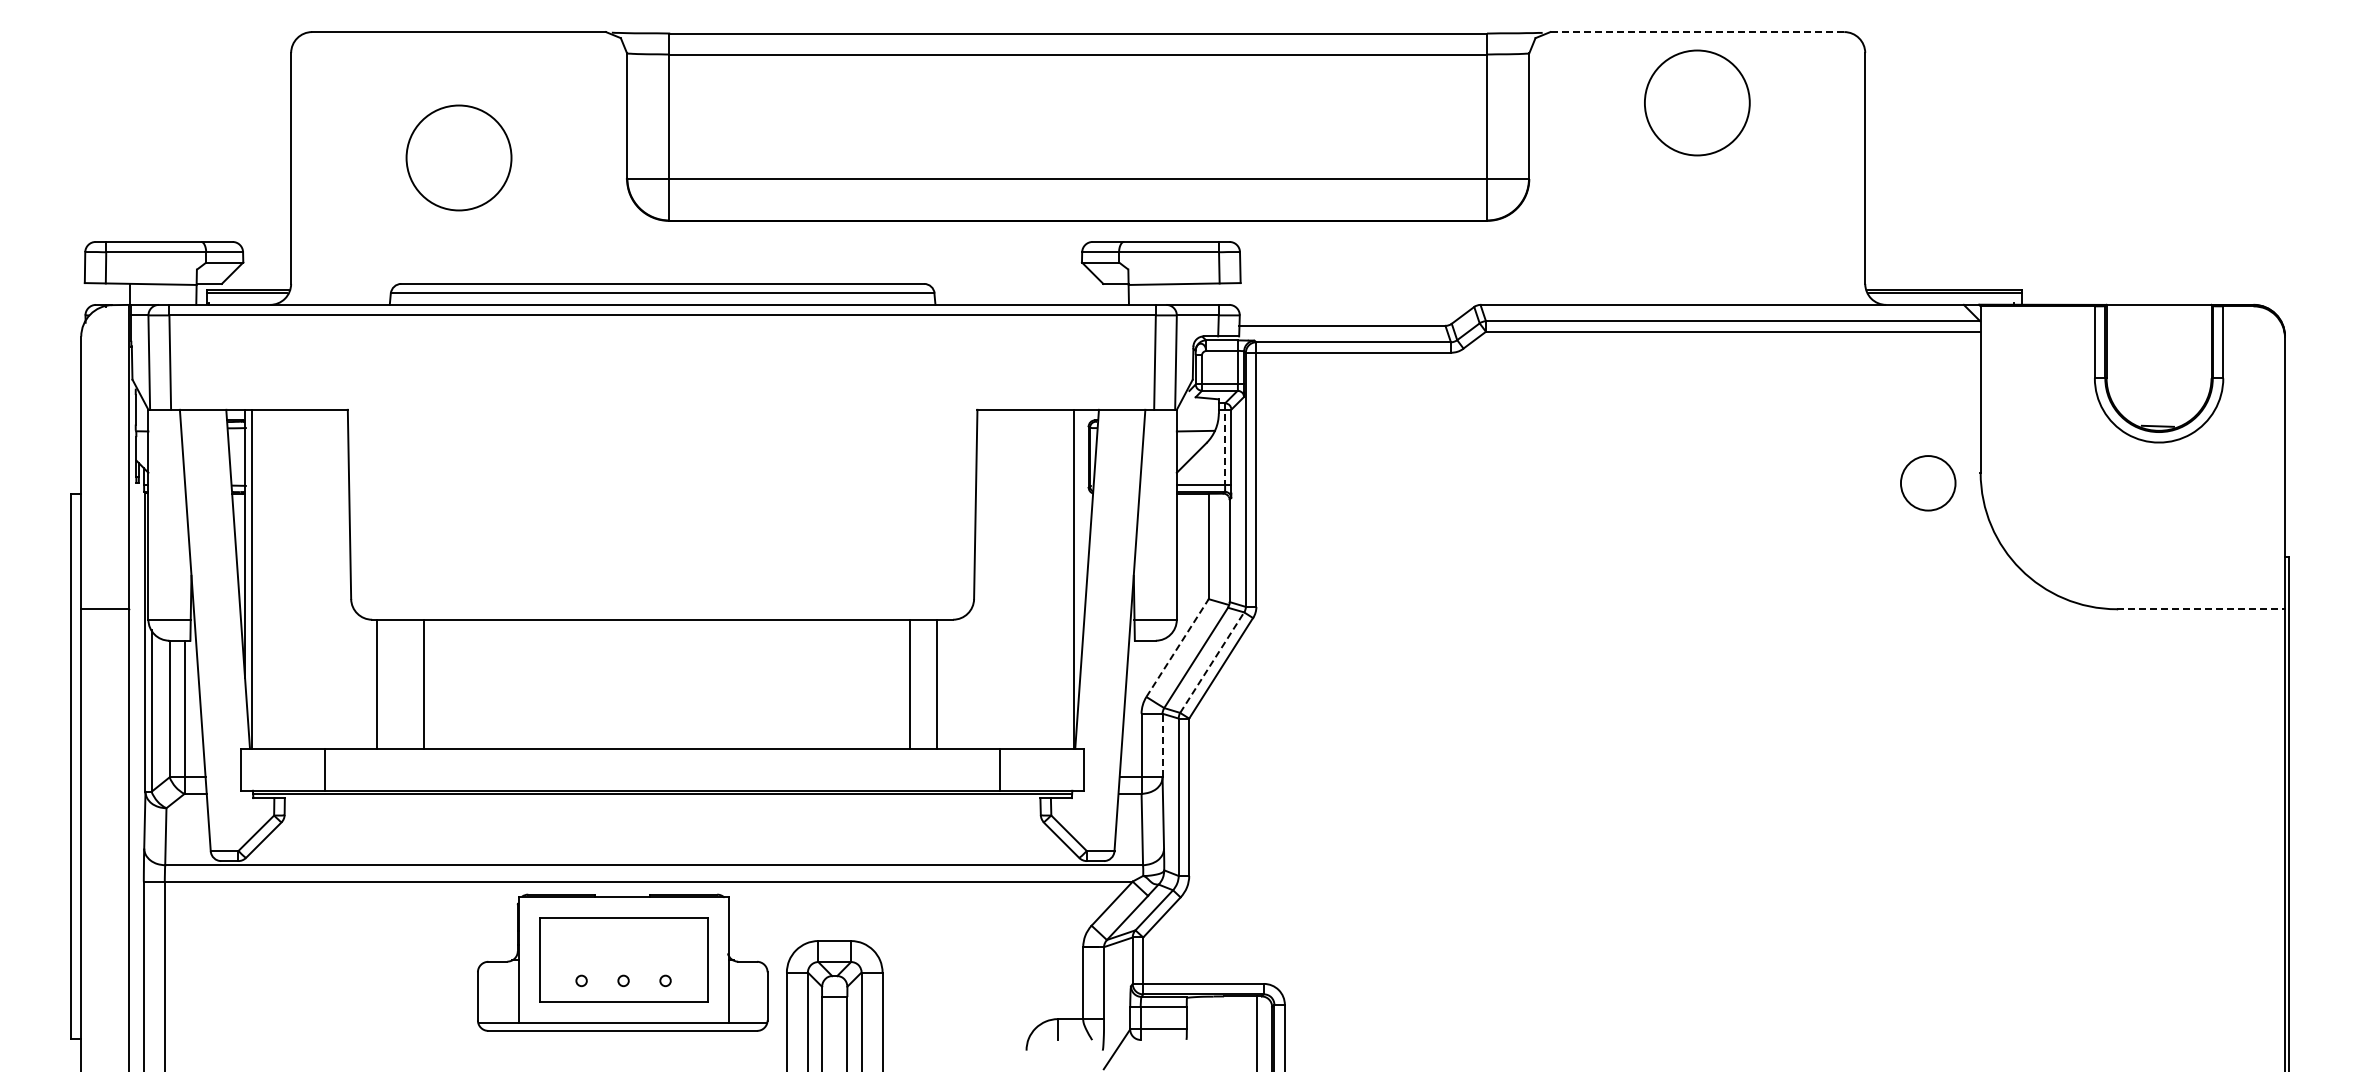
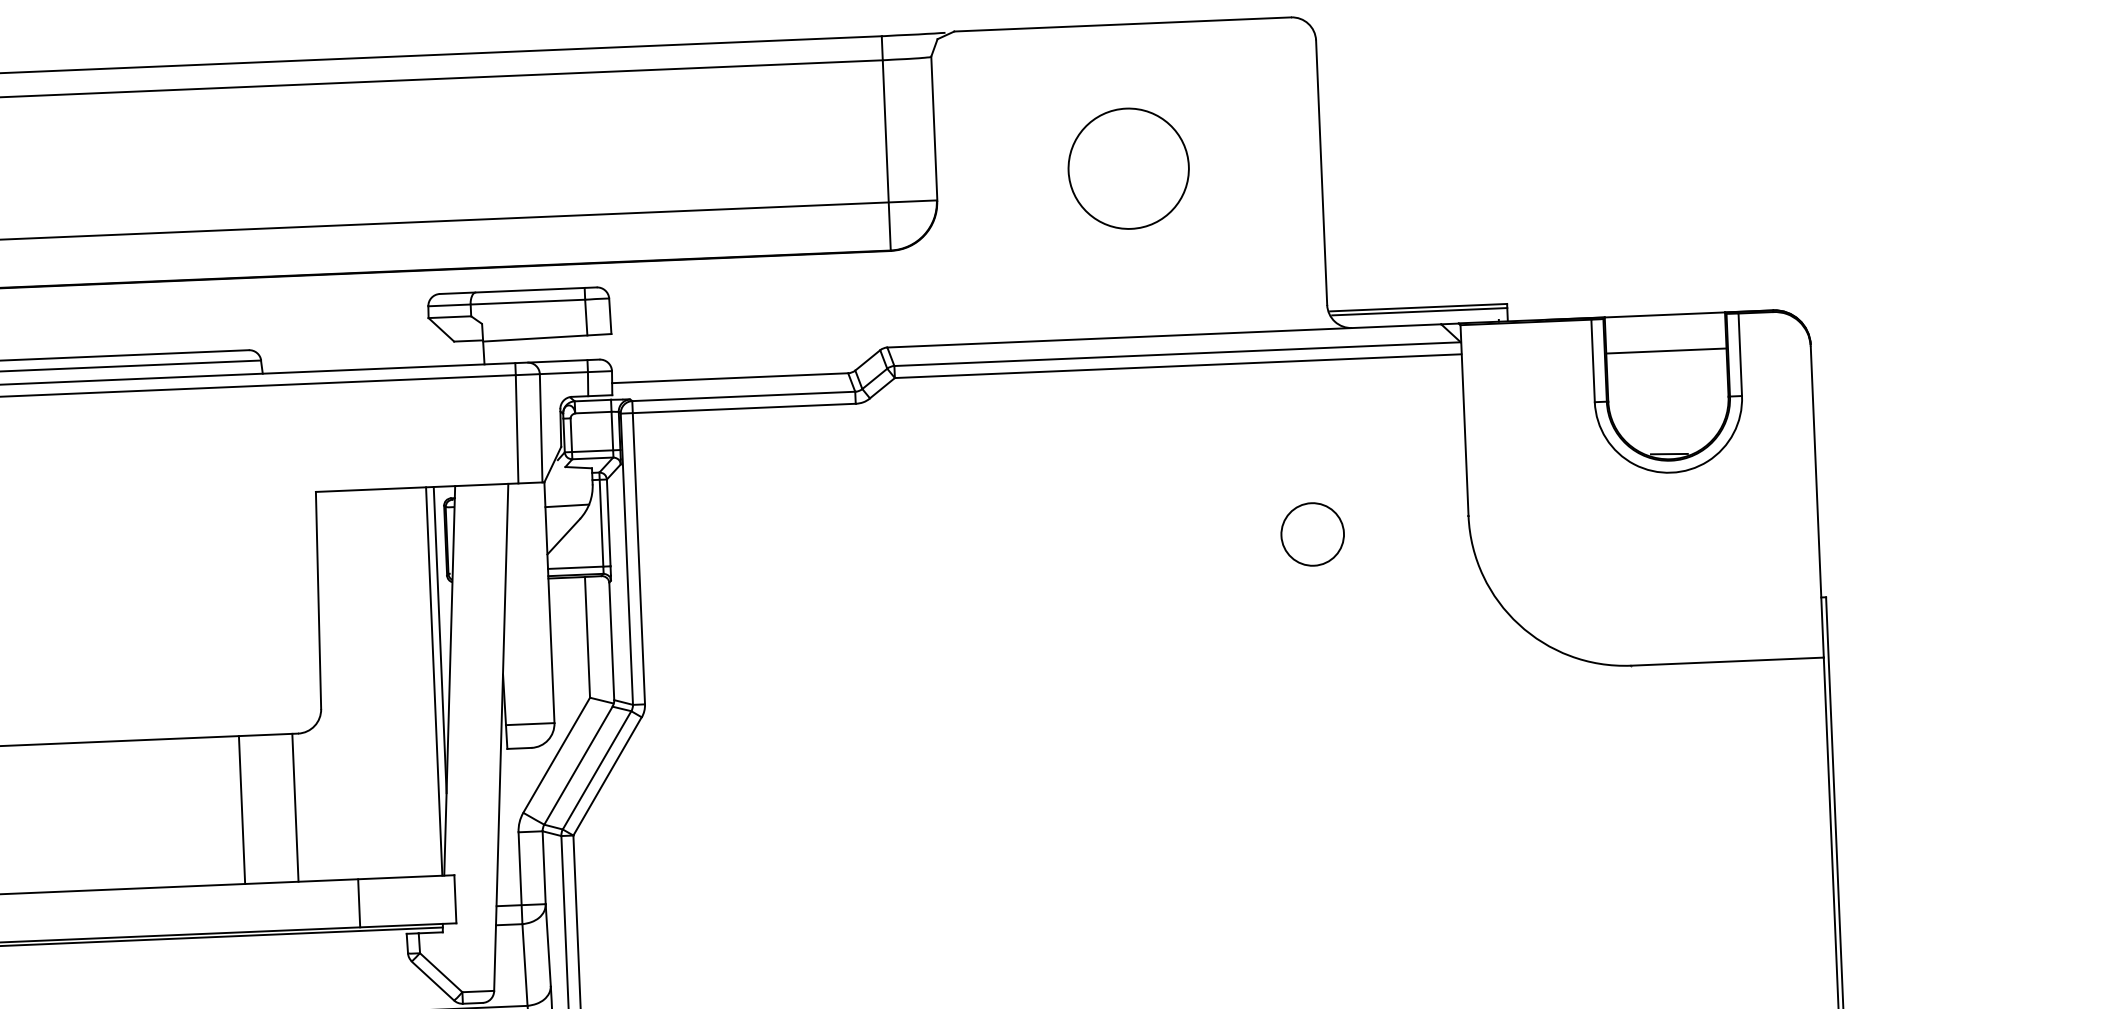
line: (1697, 32) -> (1122, 24), dashed -> solid
circle: (1697, 102) -> (1128, 168), moved
line: (2158, 336) -> (1665, 351), added
line: (1225, 444) -> (601, 519), dashed -> solid
circle: (1928, 483) -> (1313, 534), moved
line: (1080, 543) -> (440, 640), added
line: (2201, 609) -> (1728, 661), dashed -> solid
line: (1177, 648) -> (556, 755), dashed -> solid
line: (1212, 662) -> (597, 770), dashed -> solid
line: (910, 683) -> (295, 806), moved
line: (937, 683) -> (242, 809), moved
line: (1162, 745) -> (544, 867), dashed -> solid

